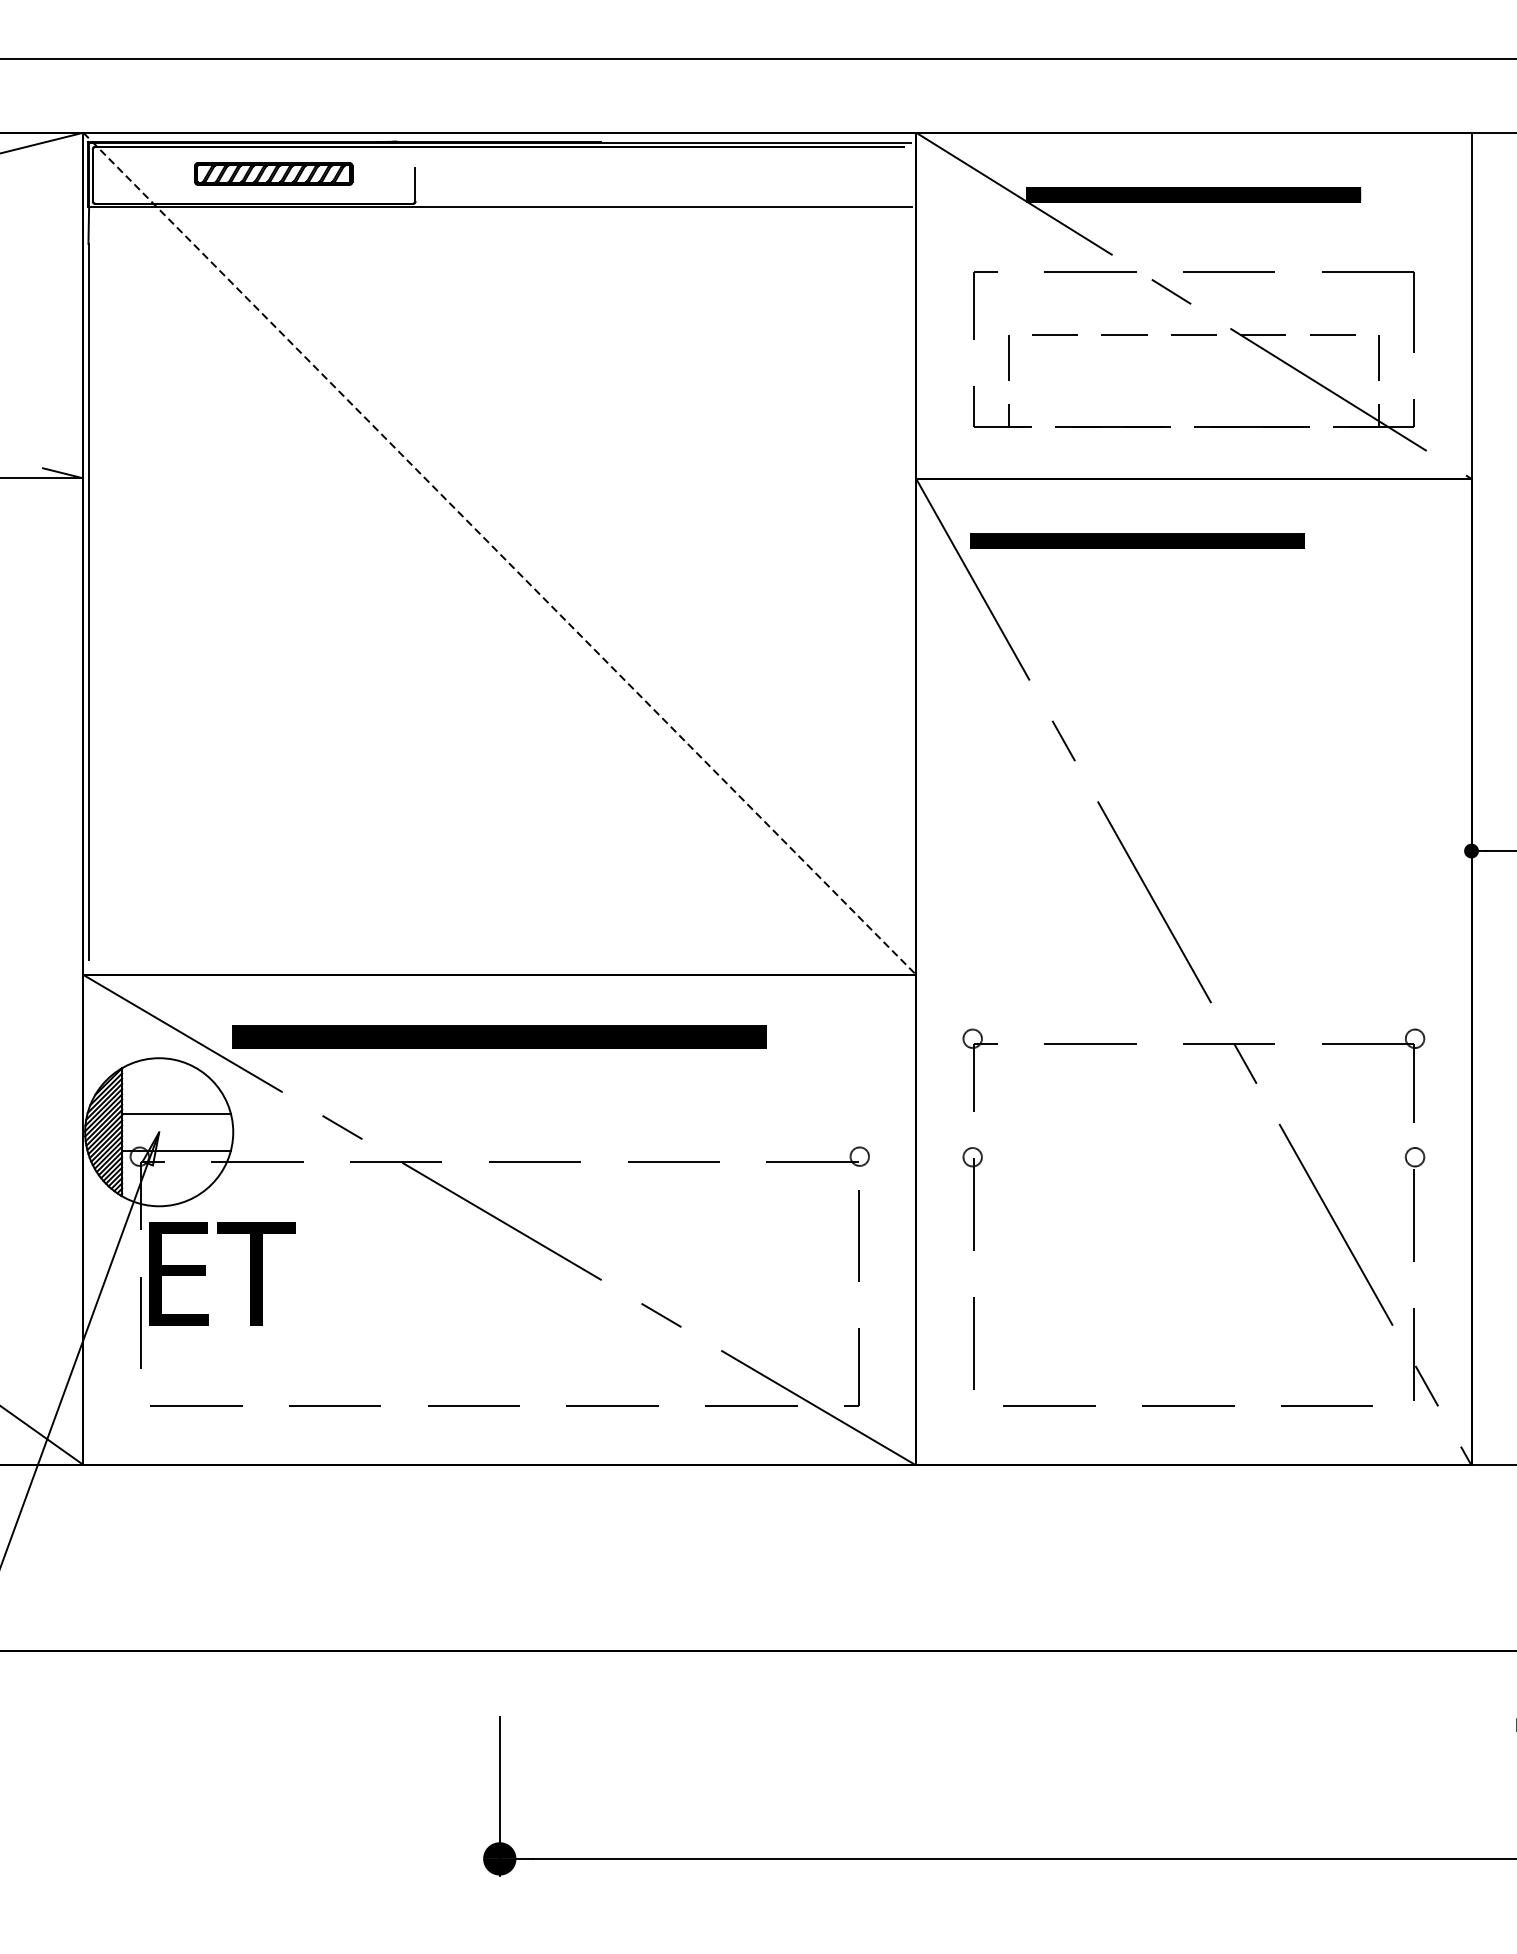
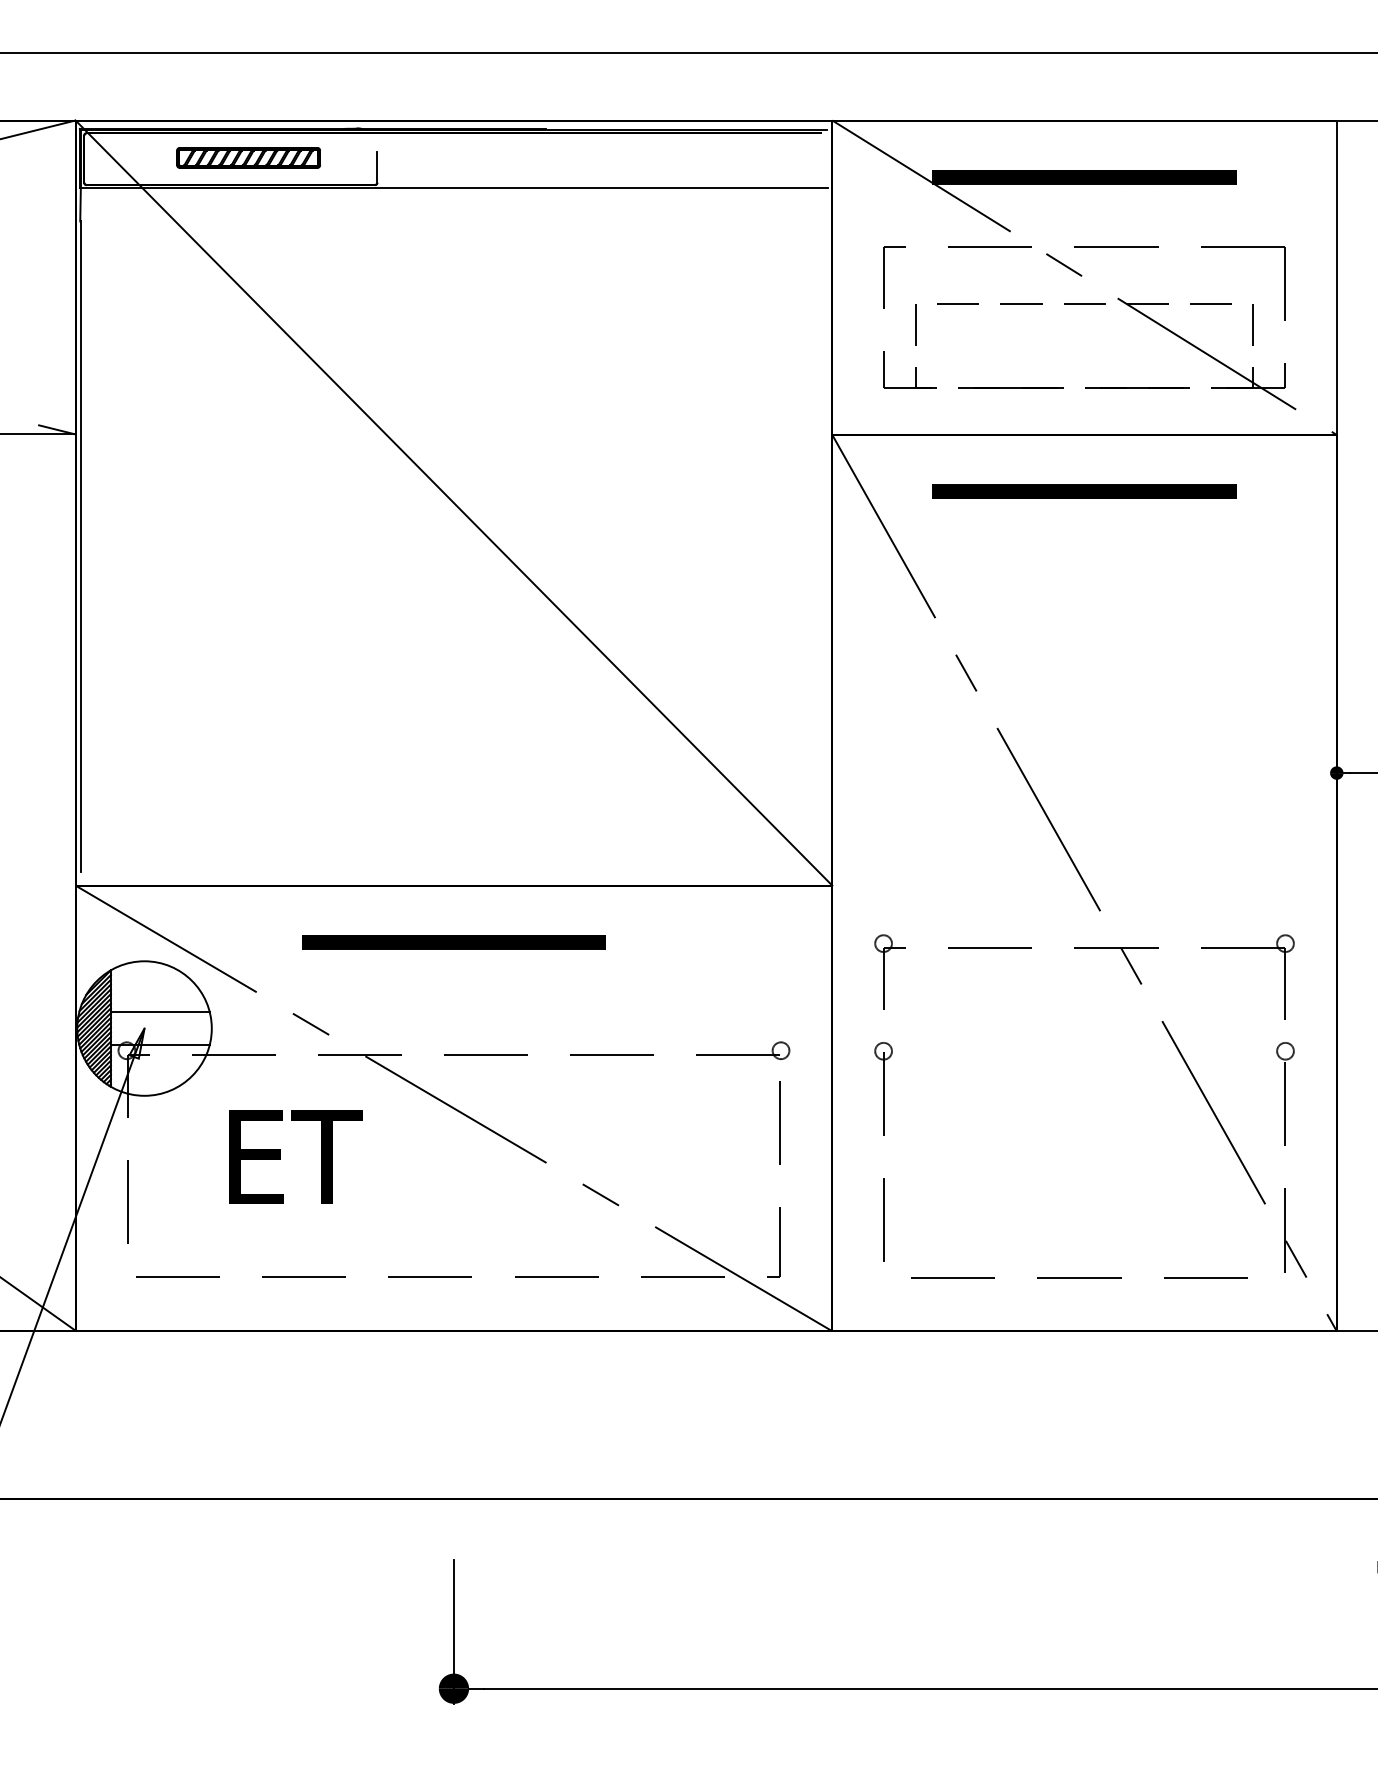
part: (1137, 541) -> (1084, 491), moved
line: (500, 554) -> (454, 503), dashed -> solid
part: (499, 1037) -> (453, 942), size x0.62
text: (221, 1273) -> (295, 1156), moved

